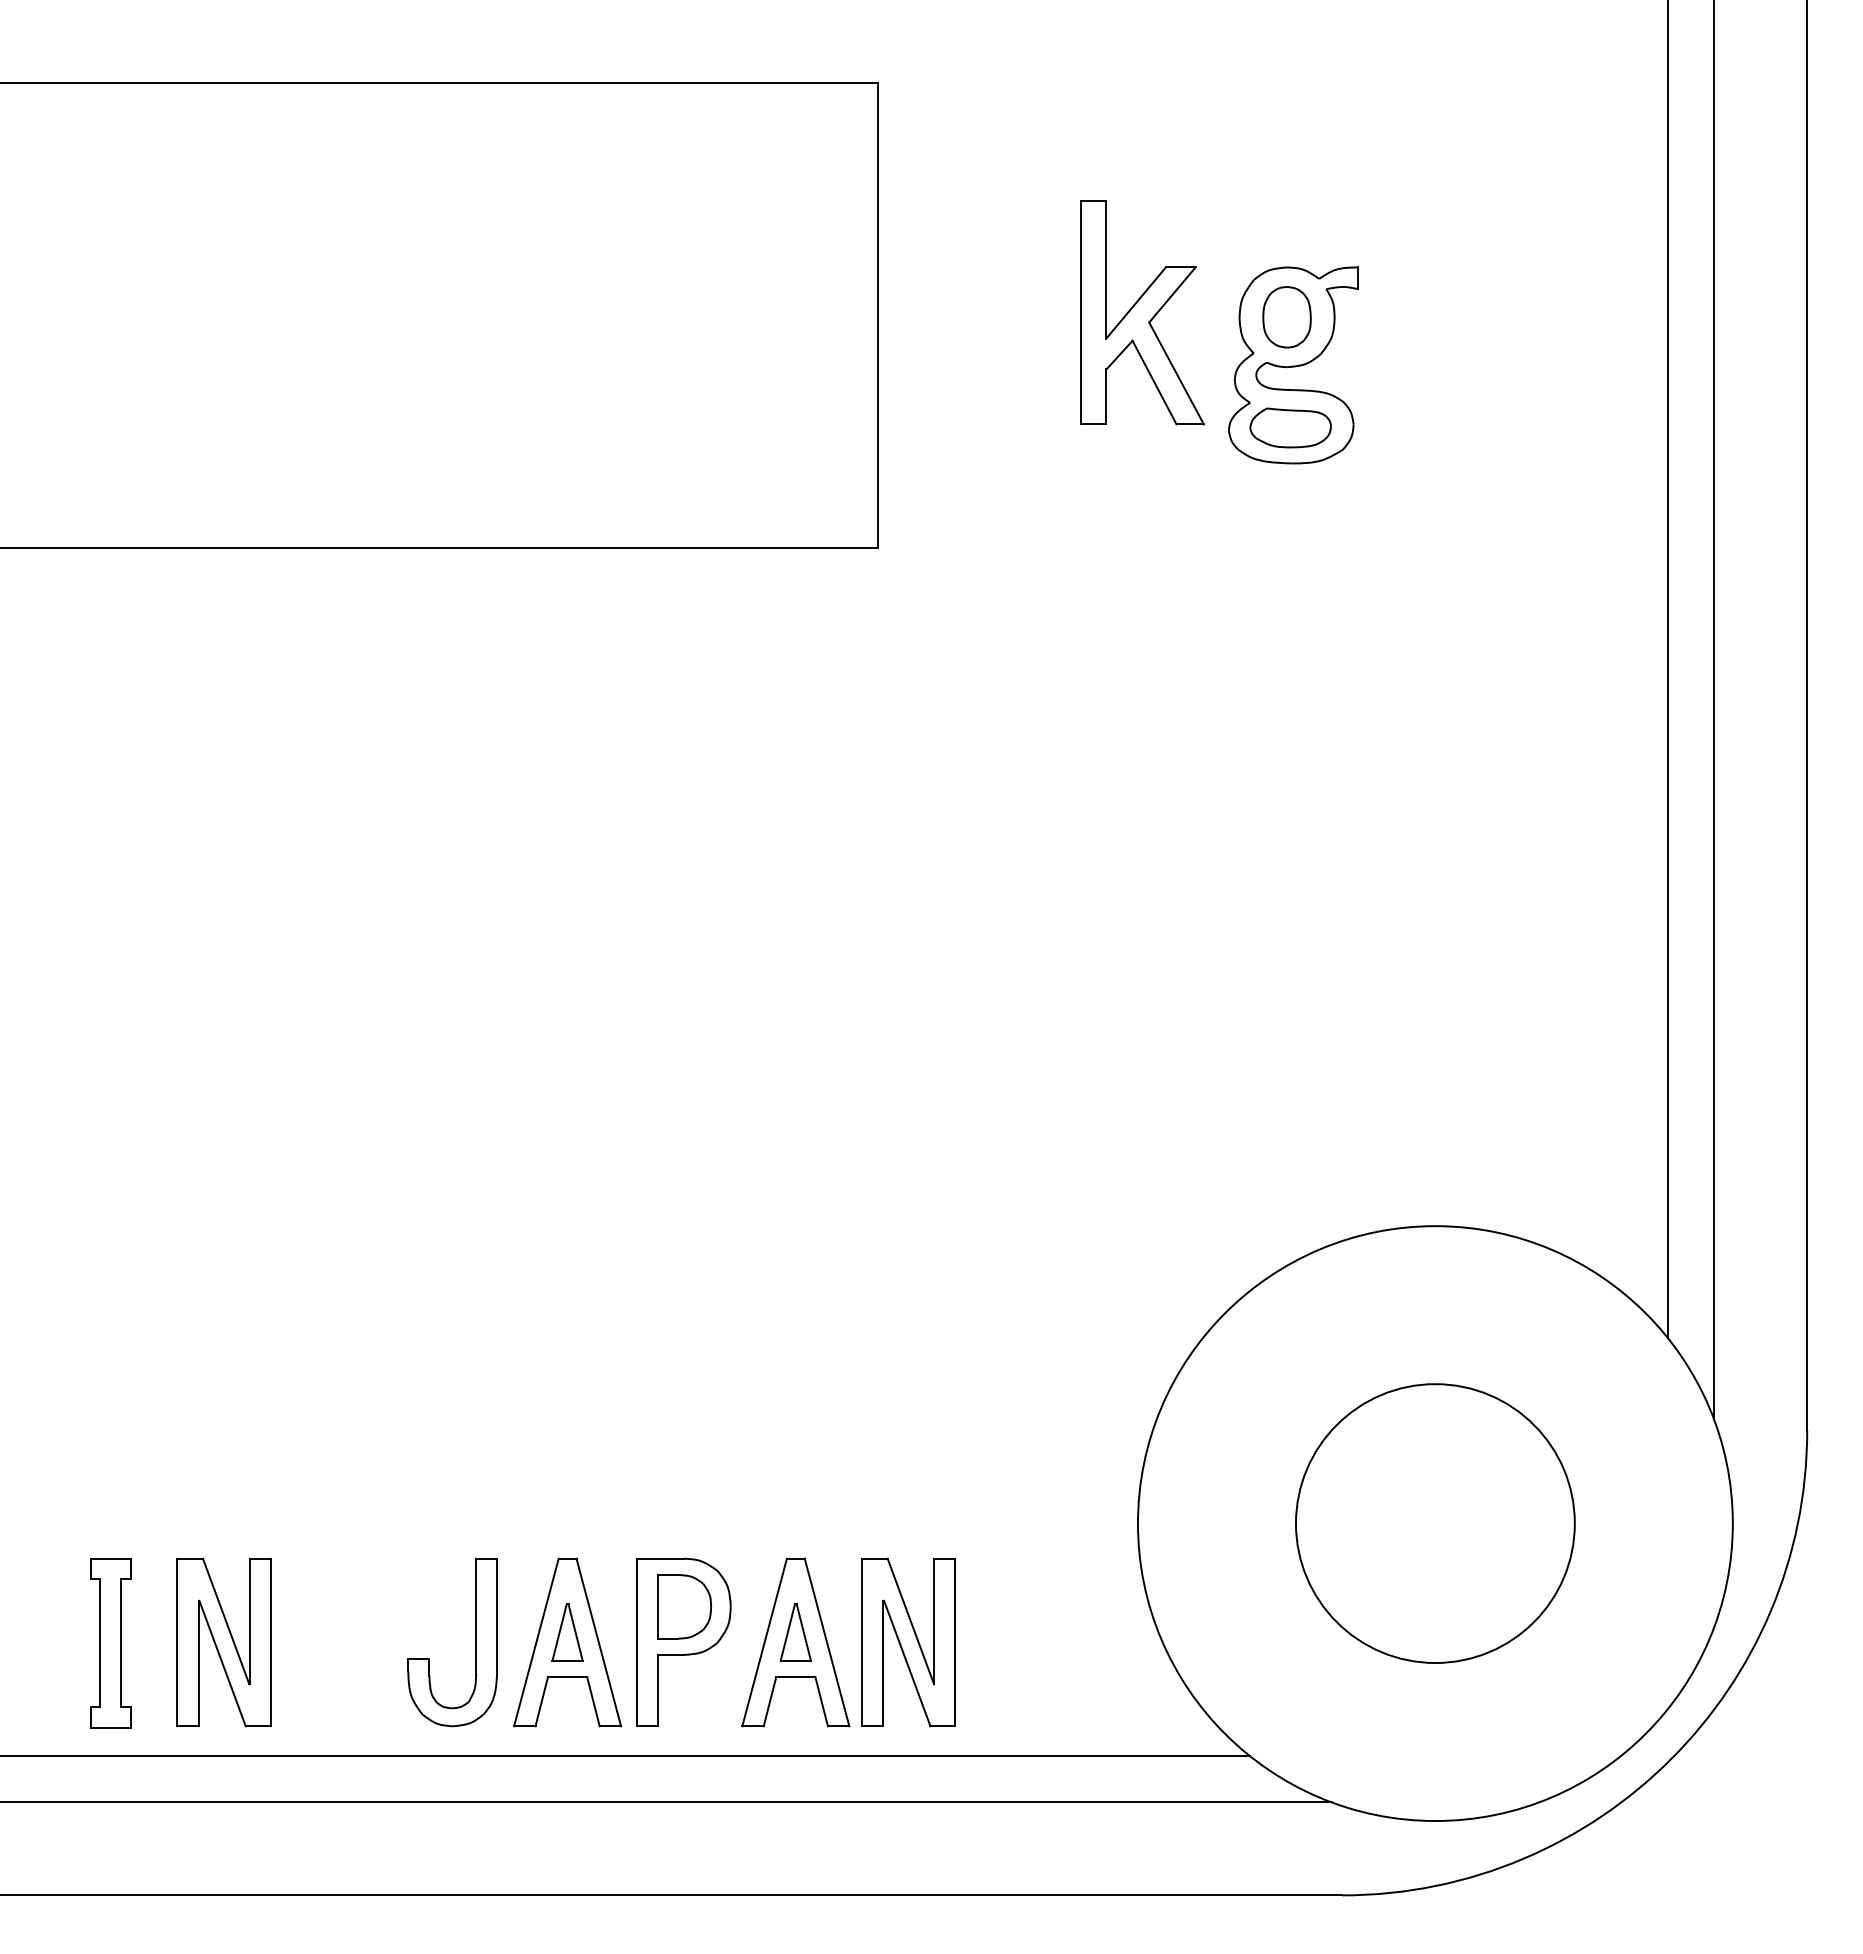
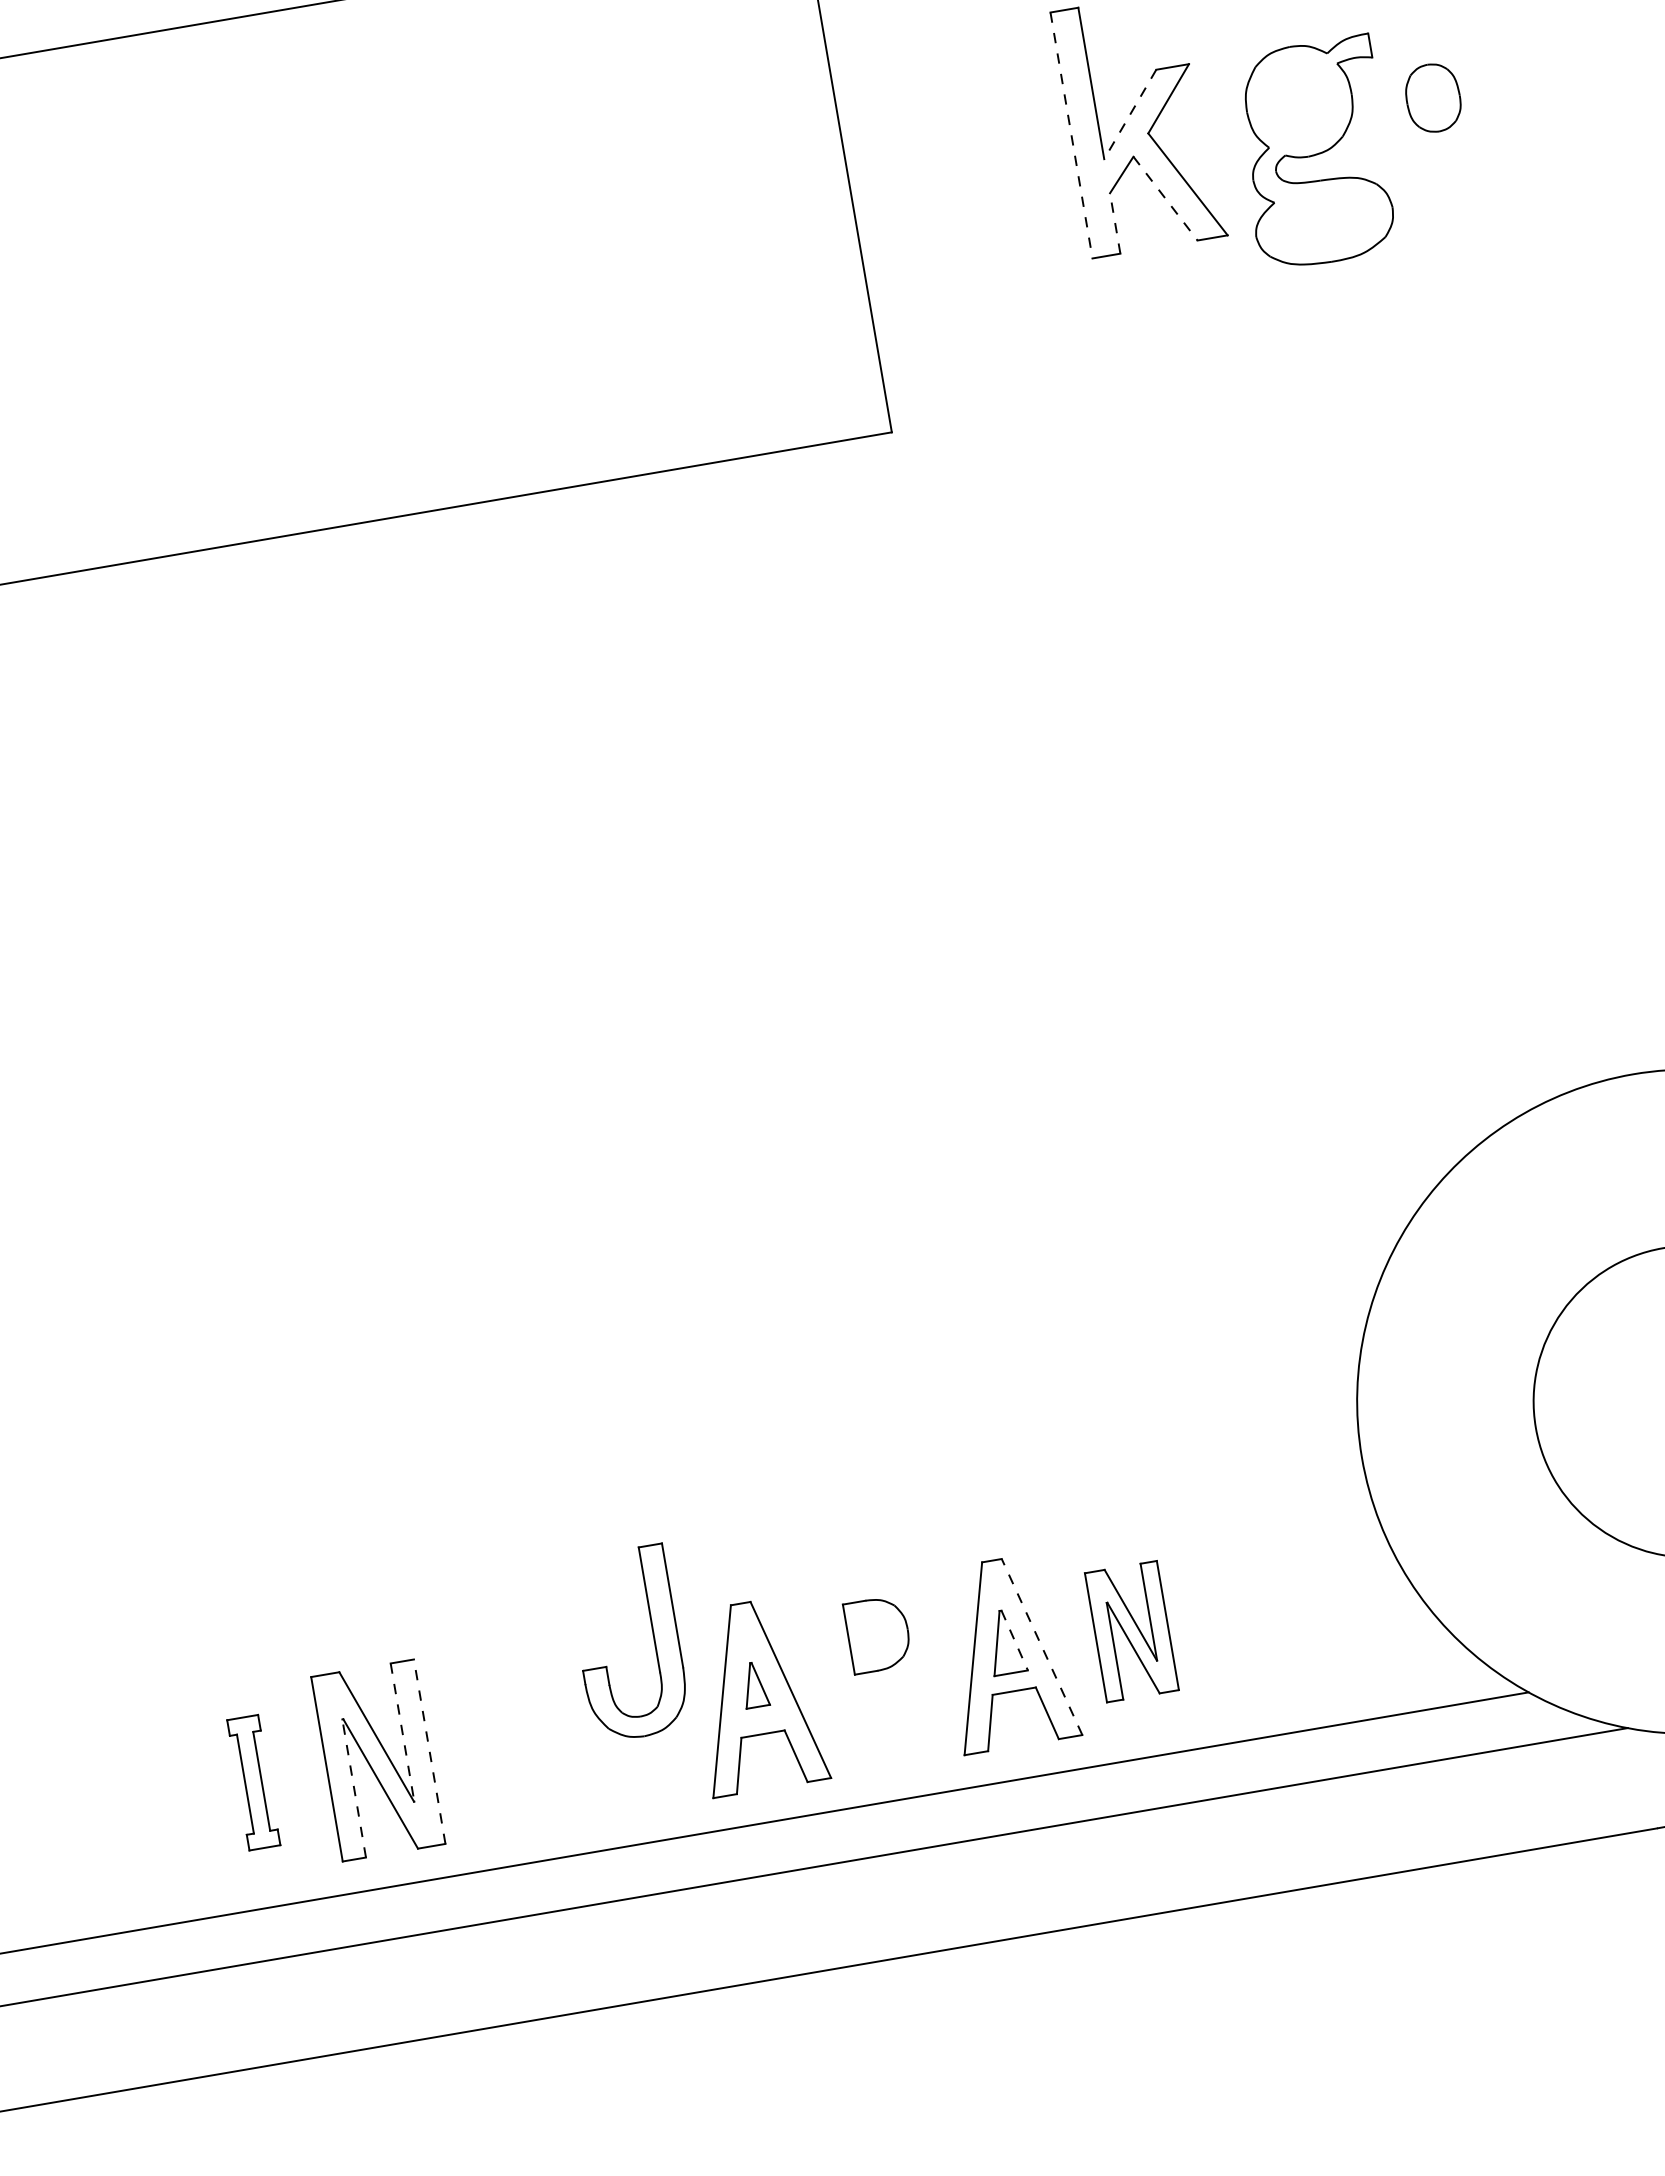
line: (1135, 303) -> (1129, 115), solid -> dashed
line: (1081, 312) -> (1071, 135), solid -> dashed
part: (1286, 317) -> (1432, 98), moved
line: (1154, 383) -> (1165, 199), solid -> dashed
line: (1106, 396) -> (1115, 222), solid -> dashed
part: (1290, 427) -> (1323, 222), removed
line: (249, 1621) -> (402, 1732), solid -> dashed
part: (567, 1632) -> (754, 1684), size x0.7
line: (803, 1633) -> (1014, 1641), solid -> dashed
part: (683, 1641) -> (883, 1672), removed
line: (270, 1642) -> (429, 1751), solid -> dashed
part: (475, 1642) -> (653, 1639), moved
line: (827, 1642) -> (1042, 1646), solid -> dashed
part: (908, 1642) -> (1131, 1631), size x0.7
part: (110, 1643) -> (253, 1782), size x0.7
line: (198, 1663) -> (354, 1788), solid -> dashed

